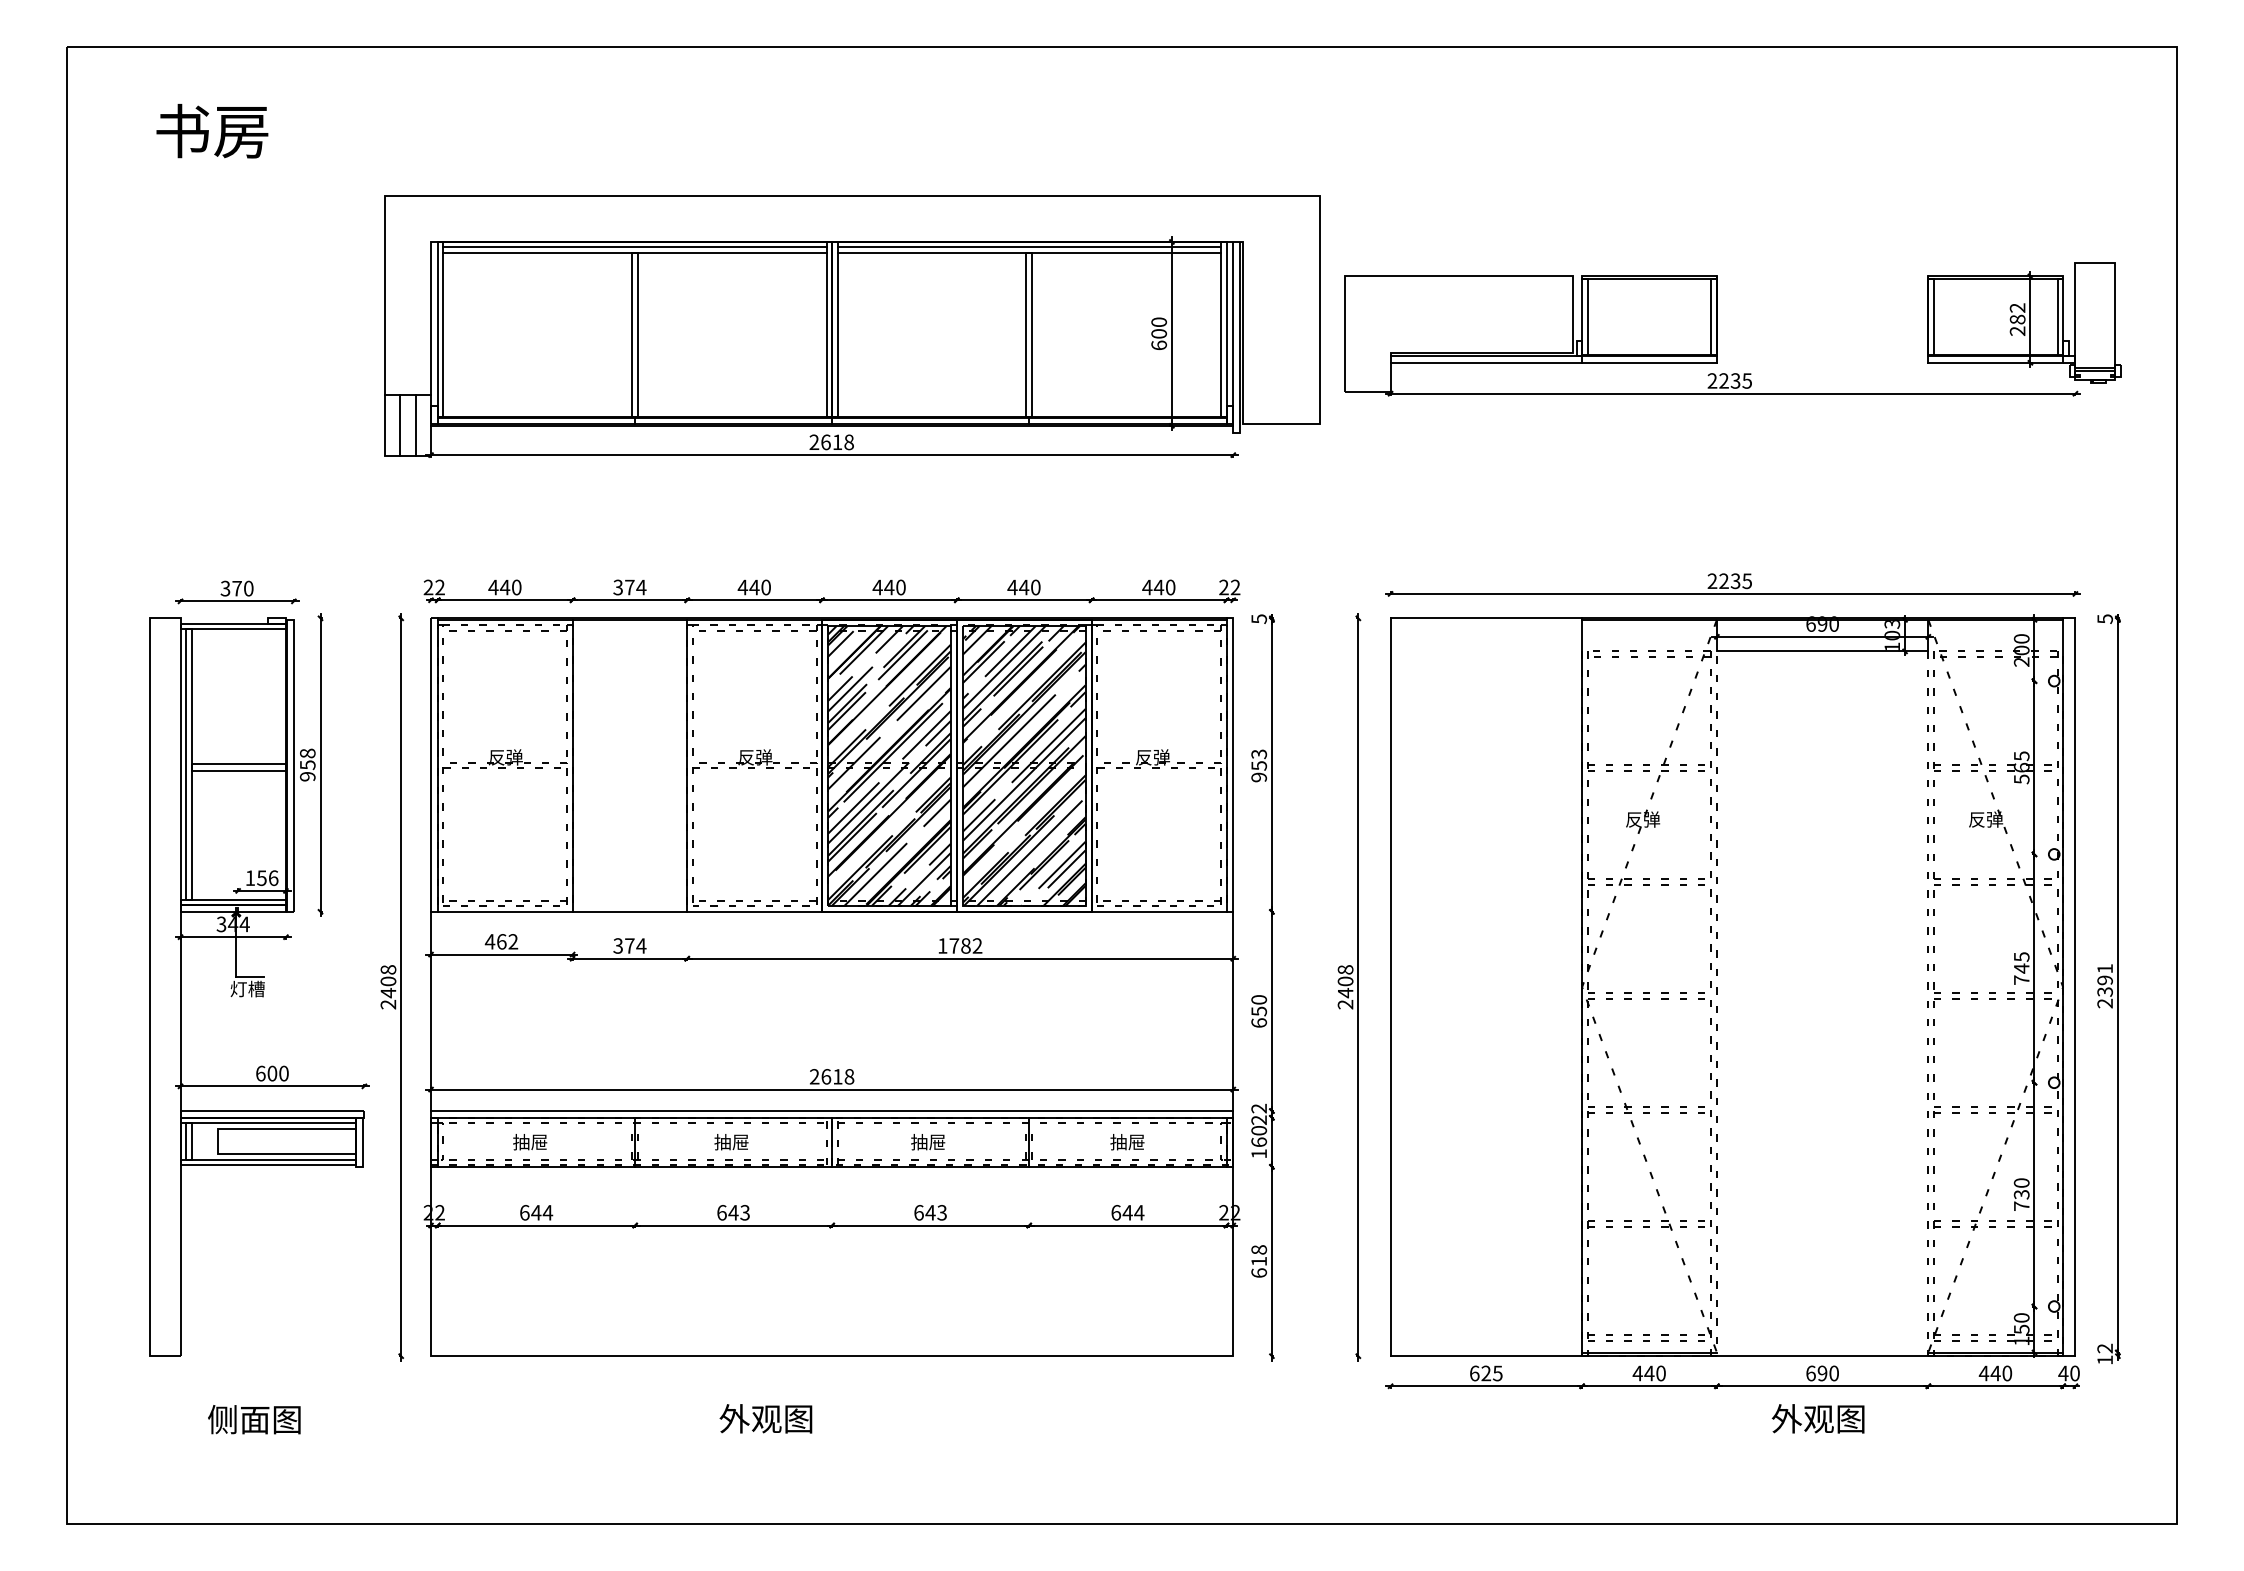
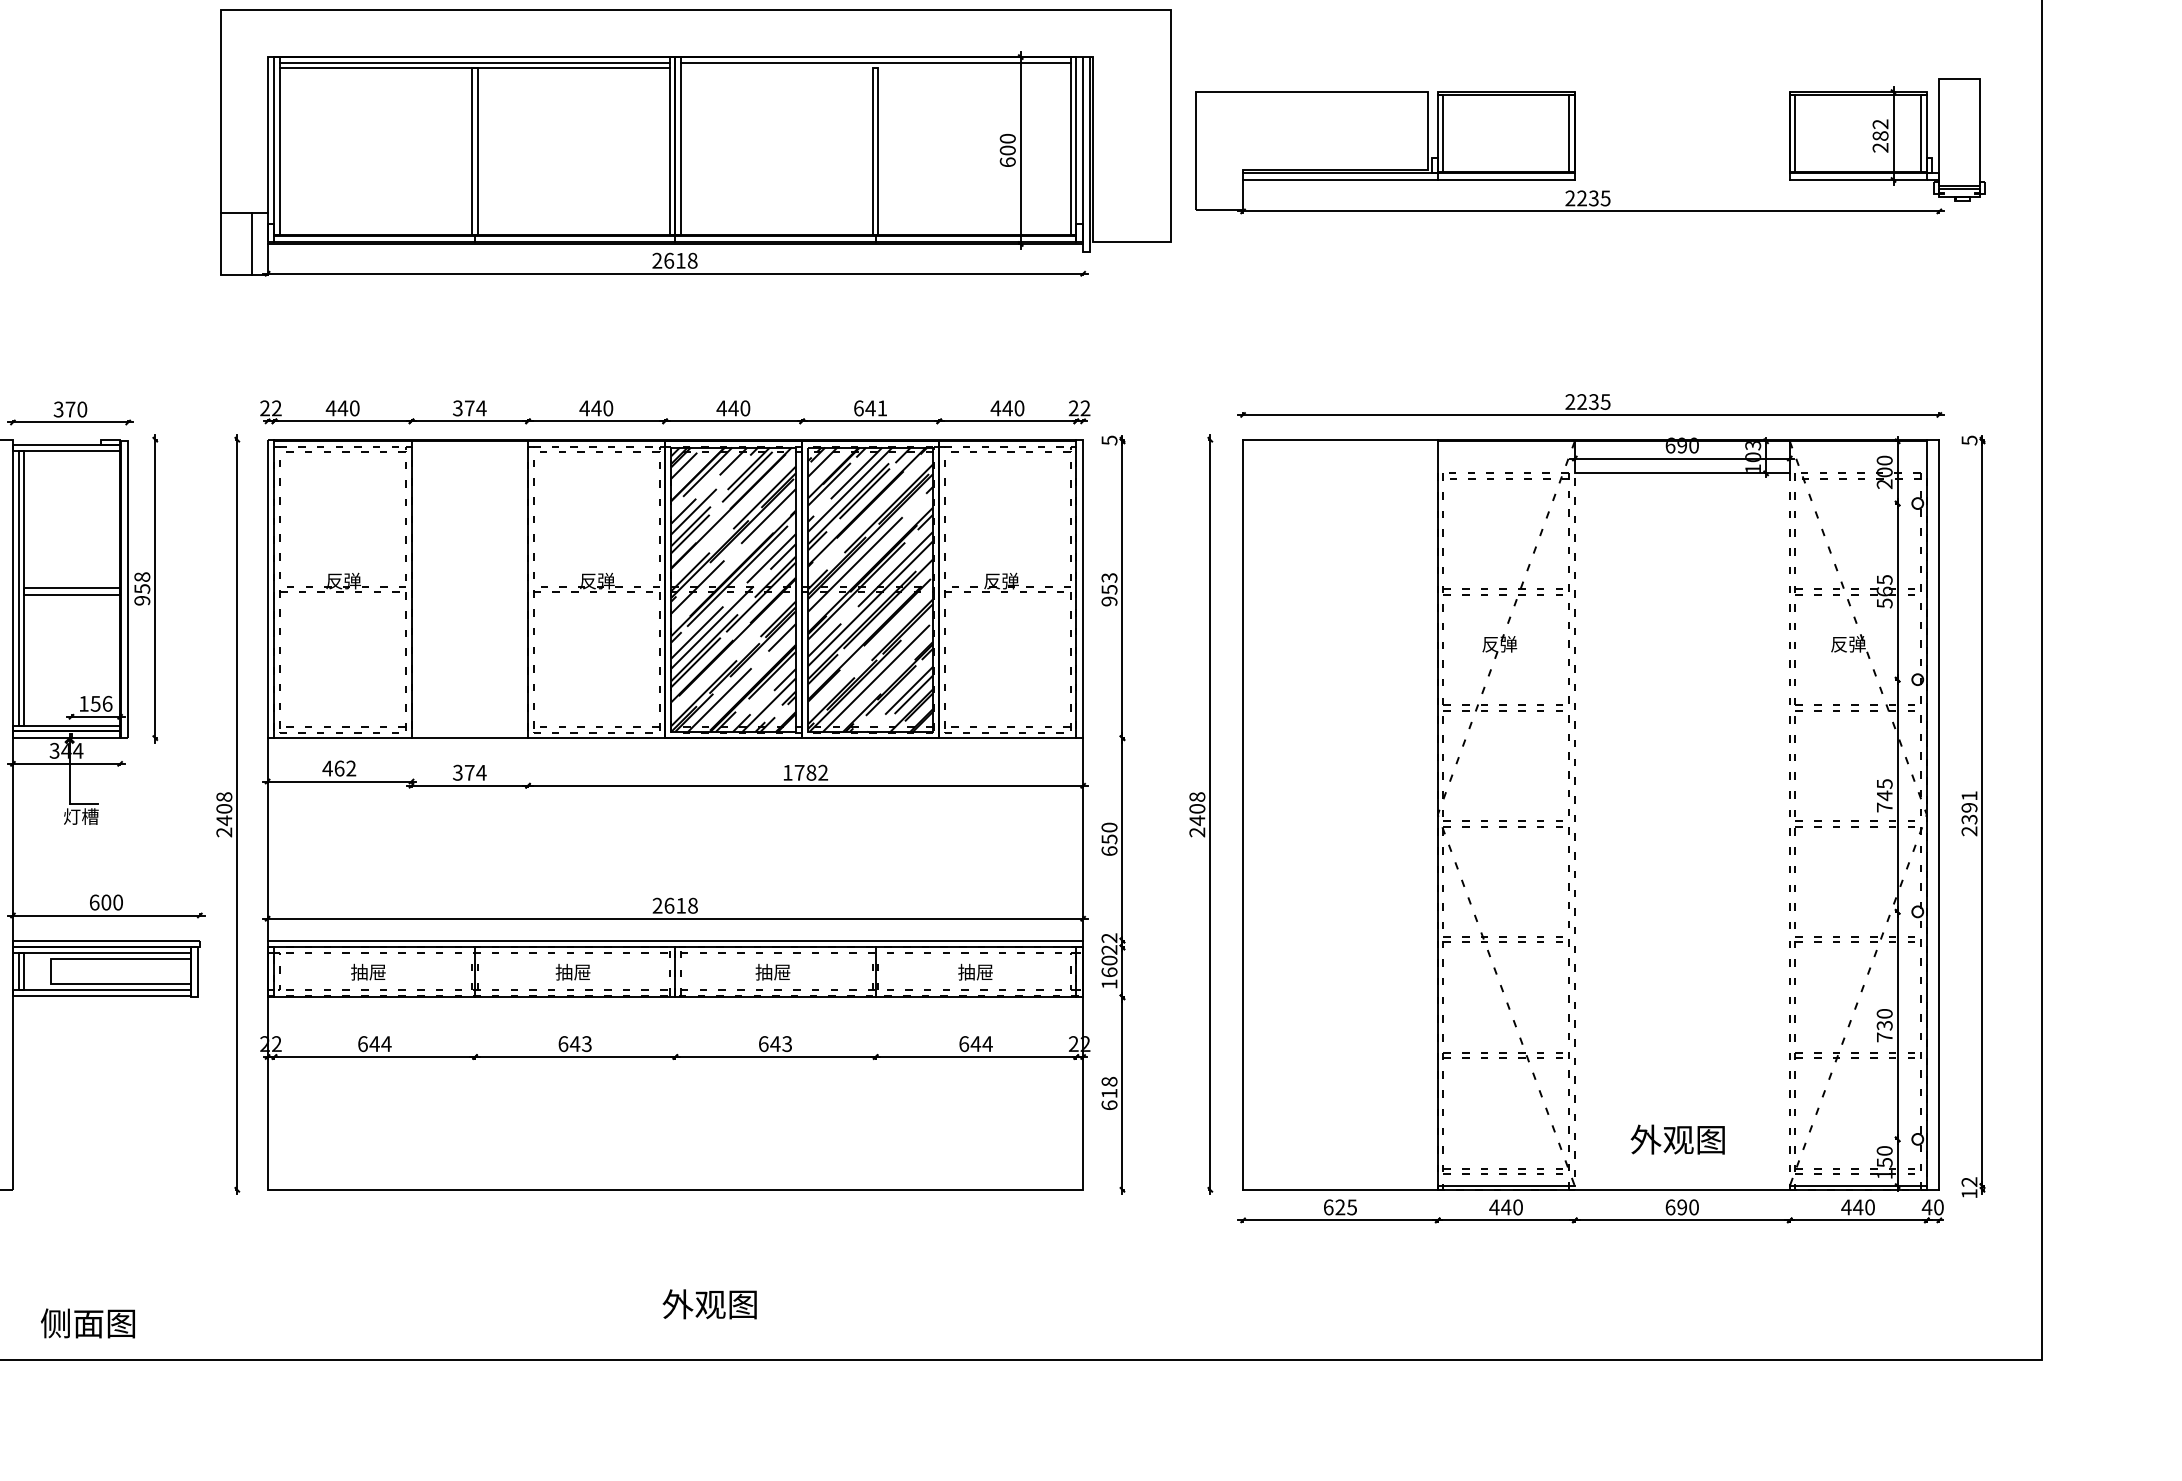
line: (1028, 252) -> (875, 67), removed
line: (400, 425) -> (236, 243), removed
text: (1023, 587) -> (869, 408), 440 -> 641
text: (765, 1418) -> (709, 1304), moved
text: (1817, 1418) -> (1677, 1139), moved
text: (254, 1419) -> (88, 1323), moved

